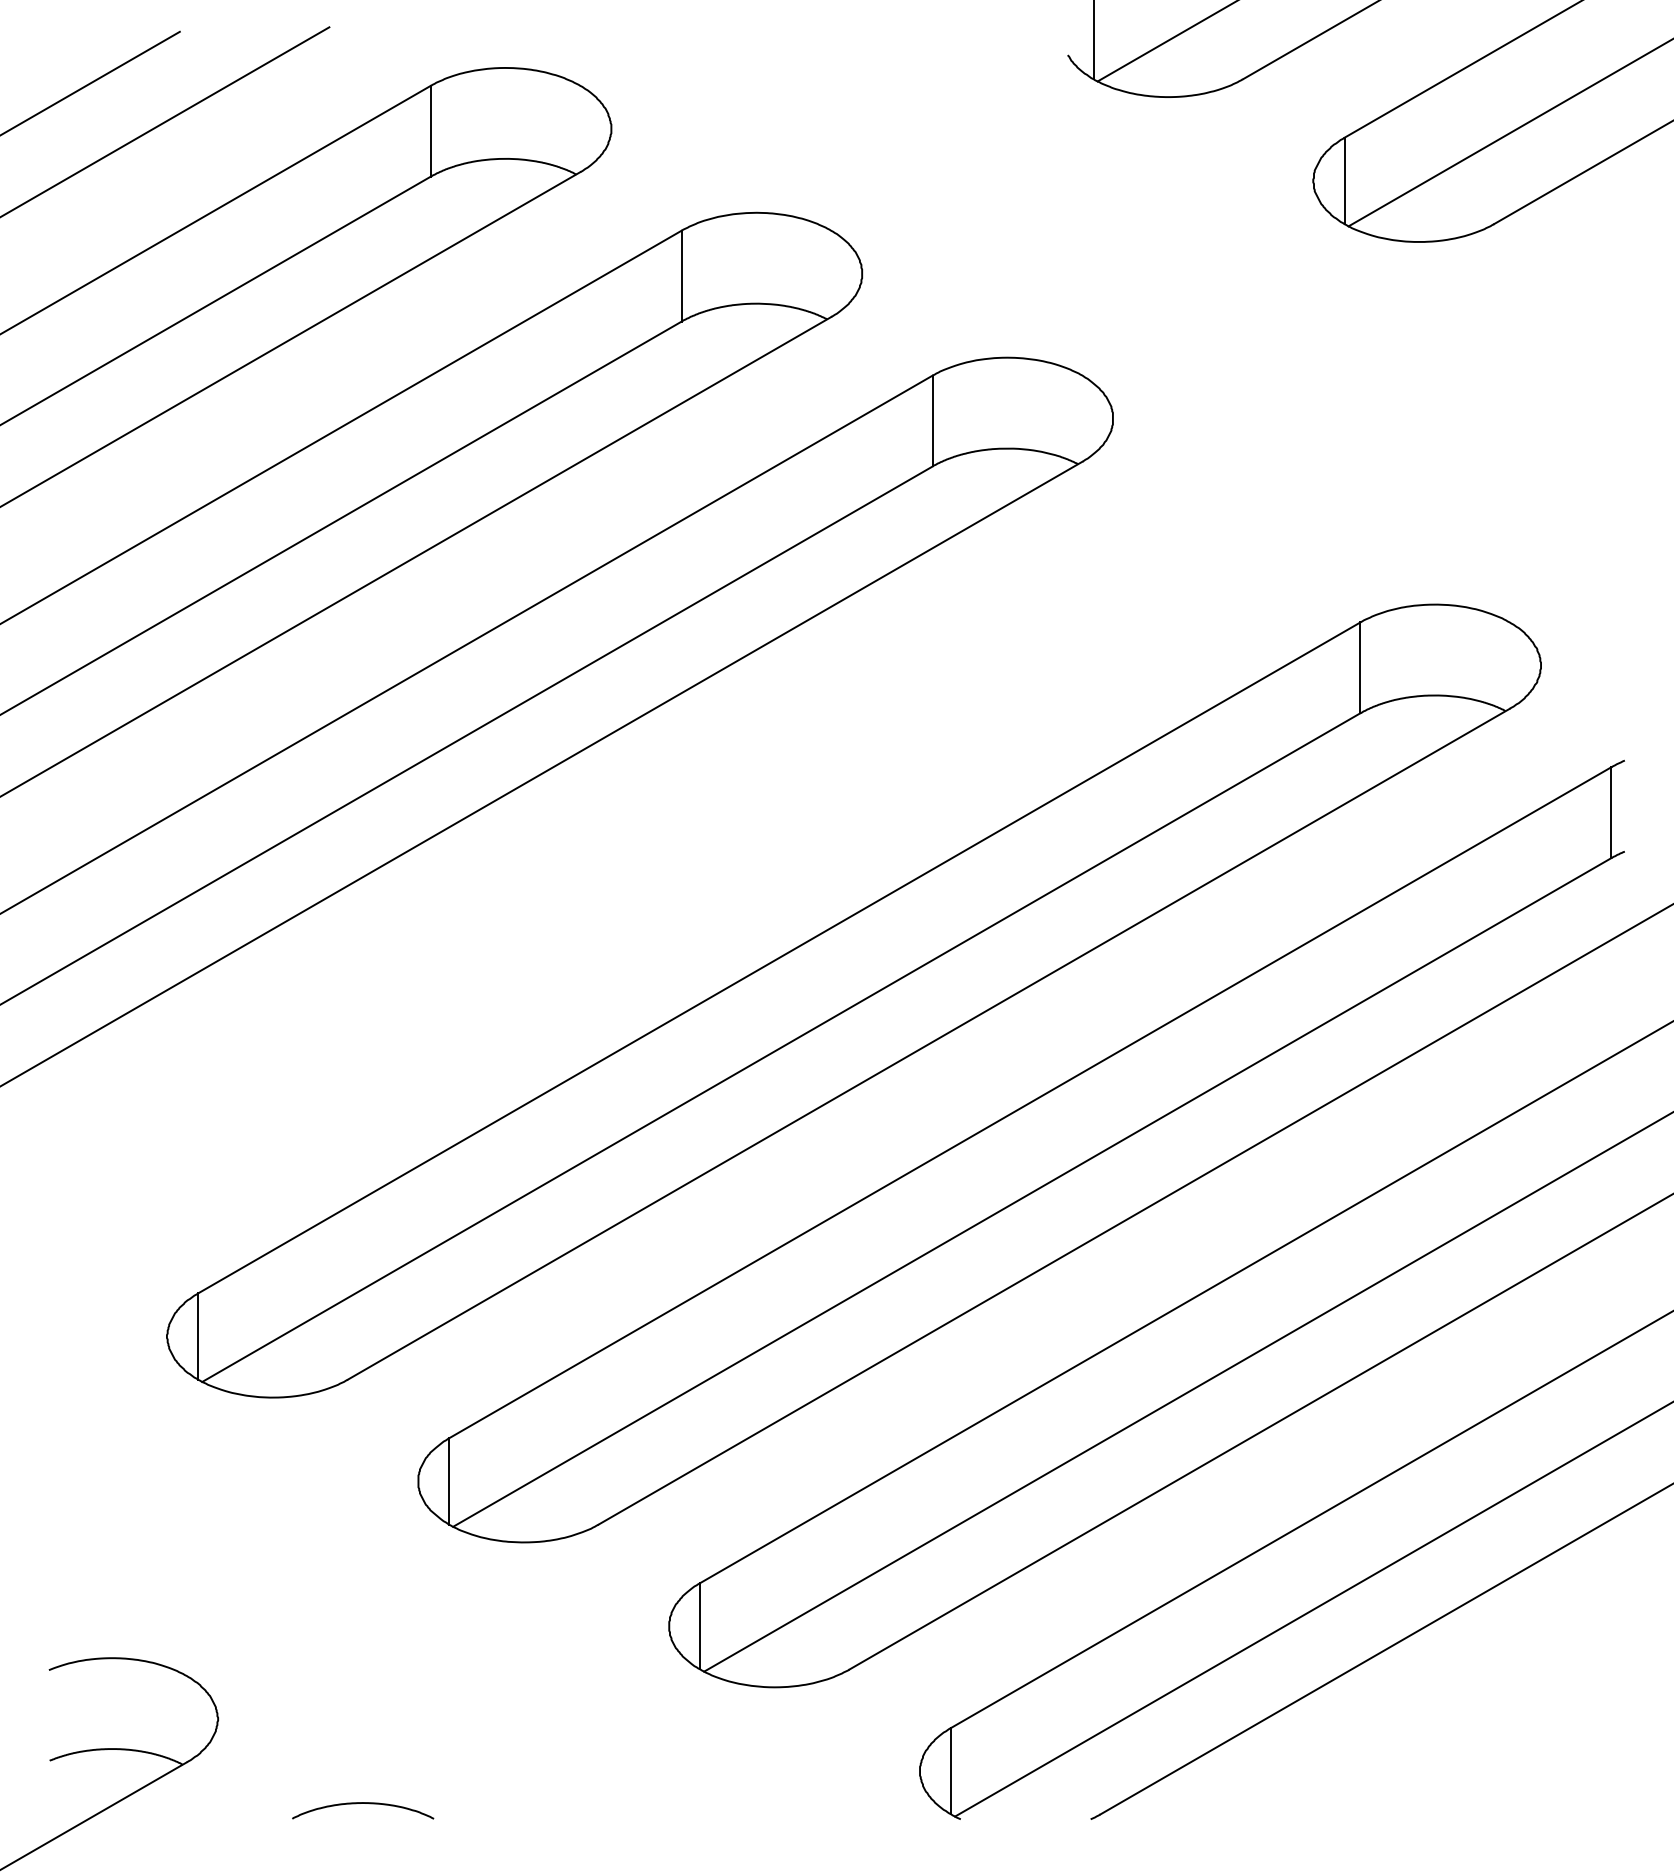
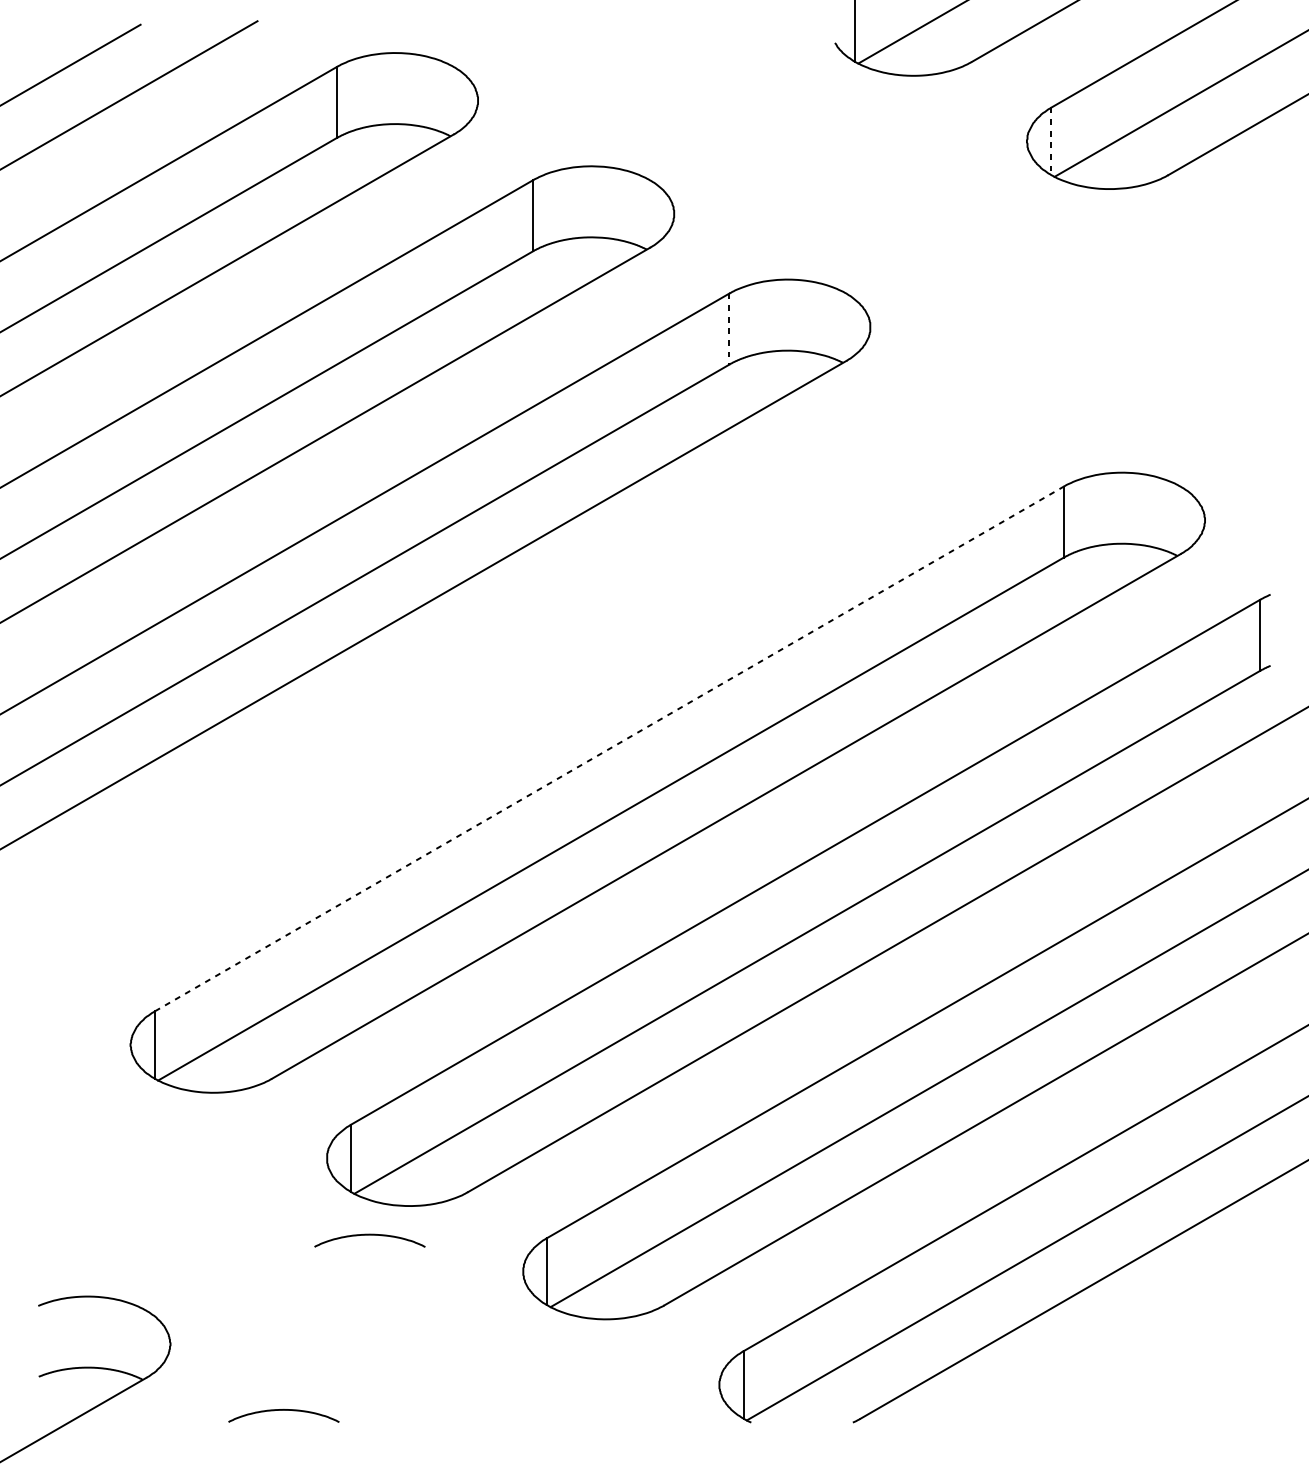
line: (1344, 181) -> (1051, 141), solid -> dashed
line: (932, 421) -> (729, 329), solid -> dashed
line: (779, 957) -> (609, 748), solid -> dashed
curve: (473, 1579) -> (370, 1235), added

